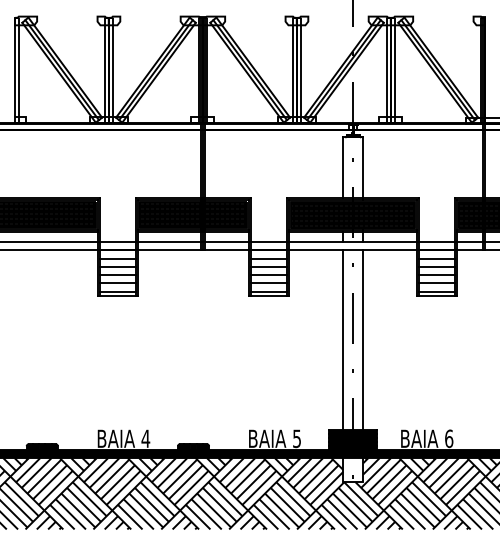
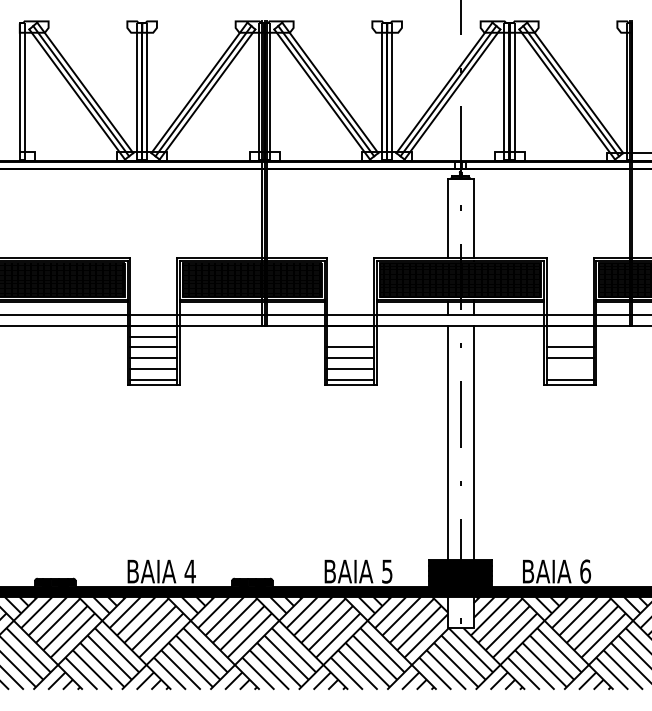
line: (268, 258) -> (350, 336), removed
line: (436, 258) -> (569, 336), removed
line: (436, 282) -> (569, 368), removed

